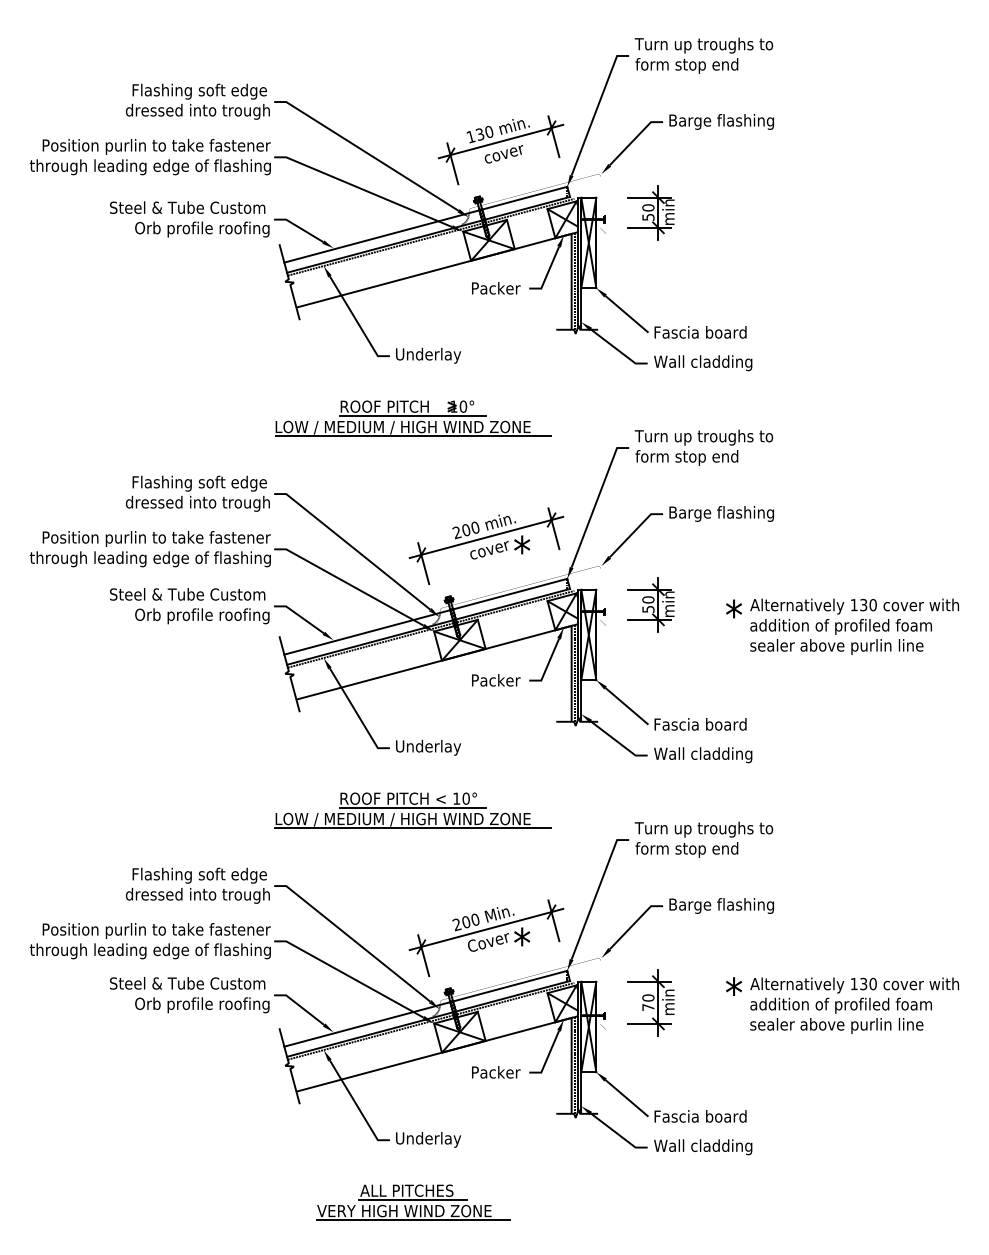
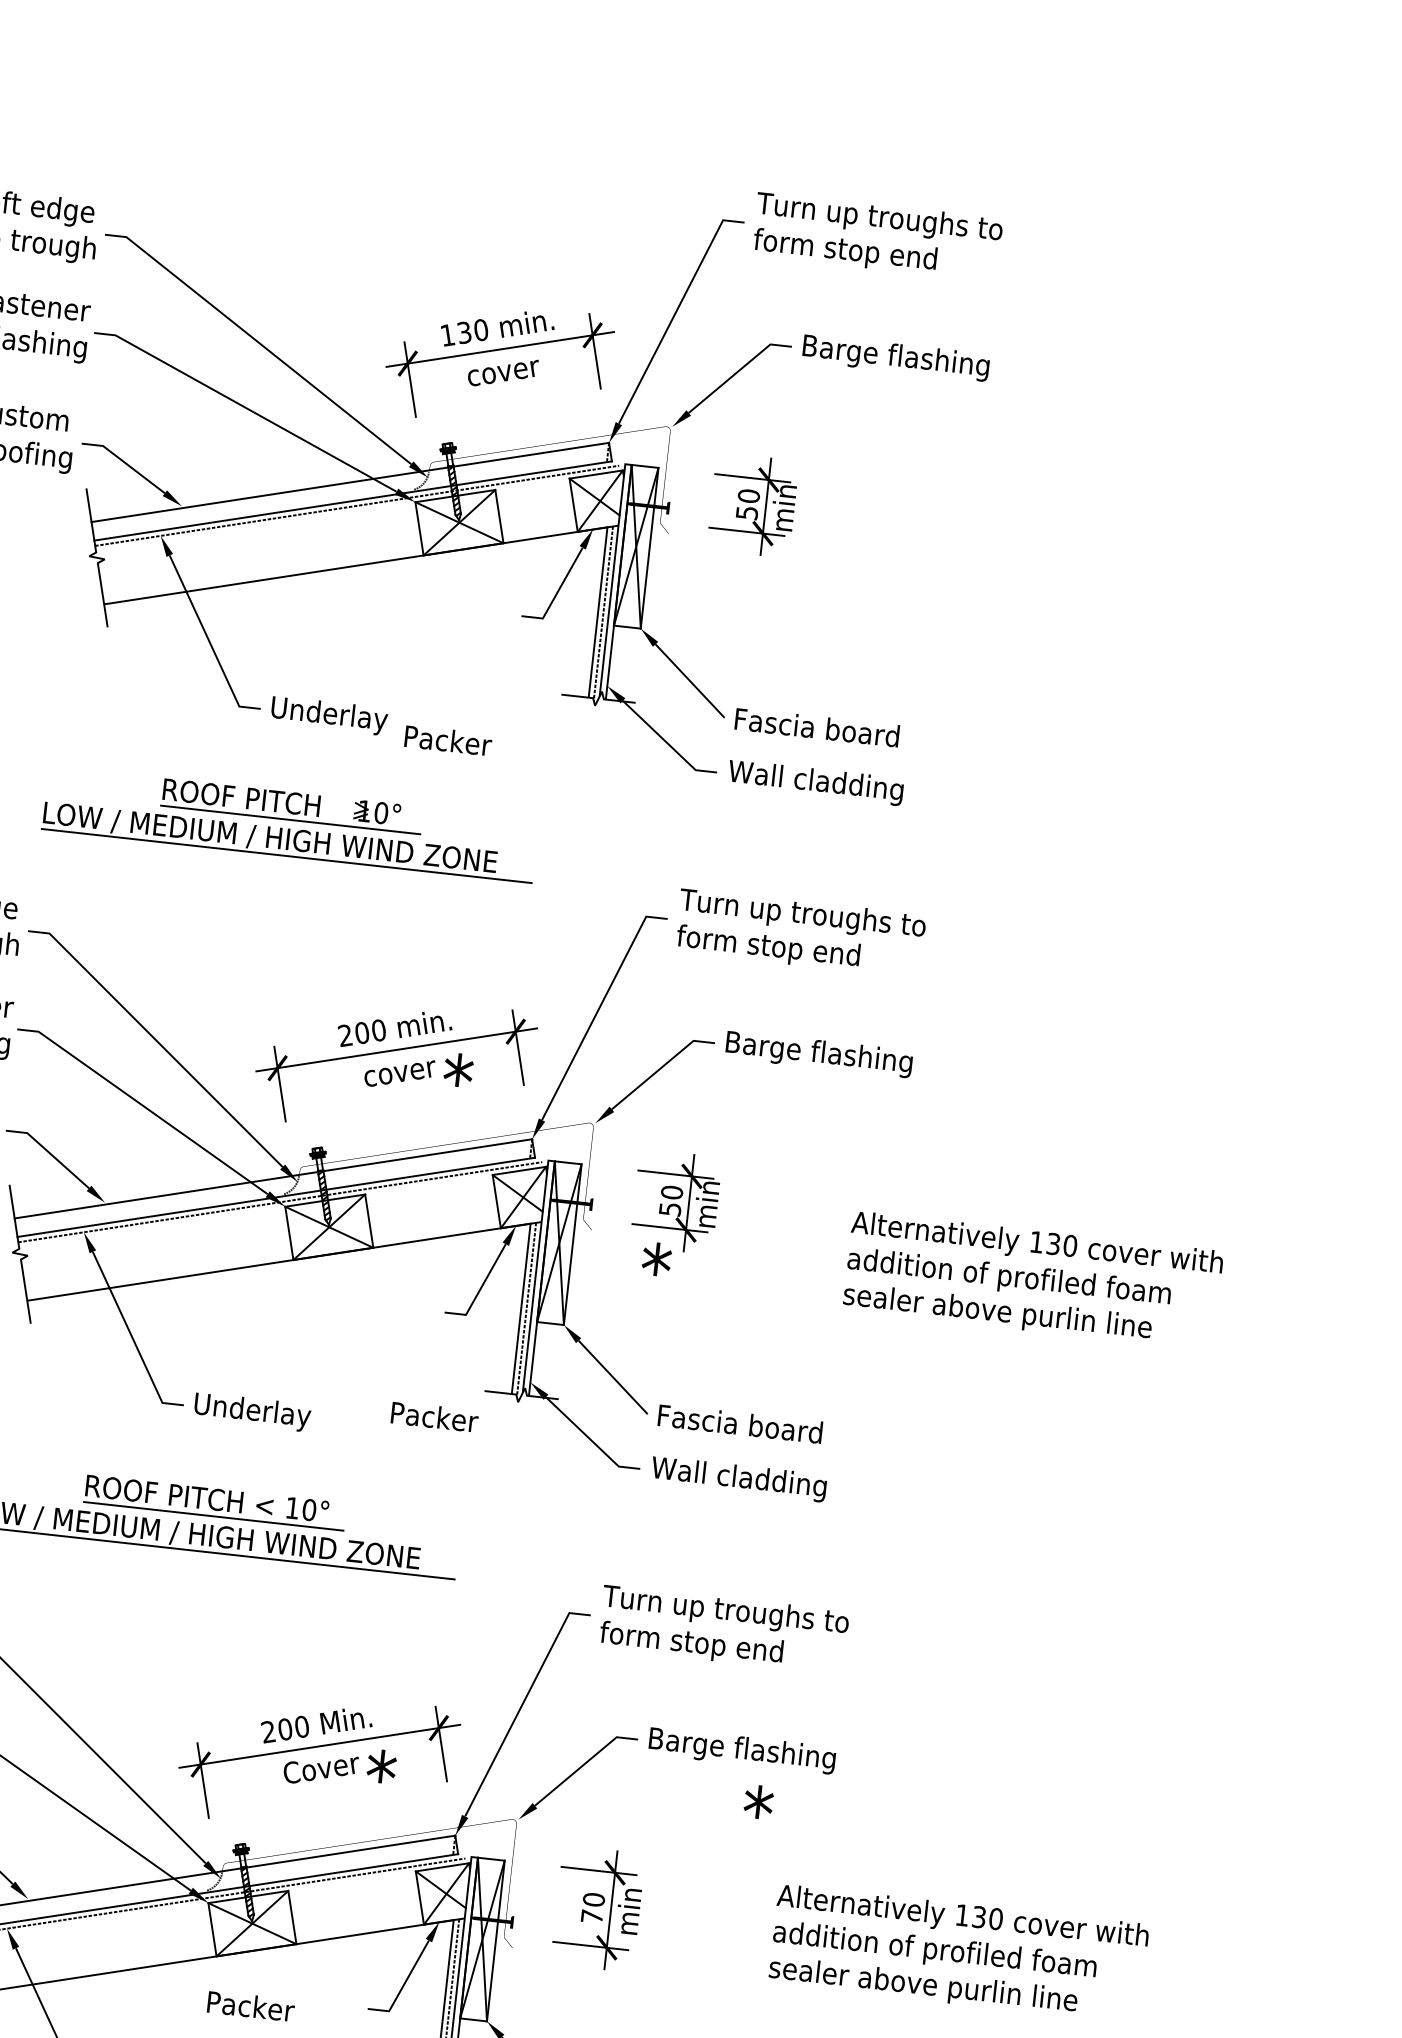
text: (496, 288) -> (448, 741), moved
text: (733, 608) -> (656, 1258), moved
text: (496, 680) -> (435, 1417), moved
text: (733, 986) -> (757, 1801), moved
text: (496, 1072) -> (251, 2006), moved

